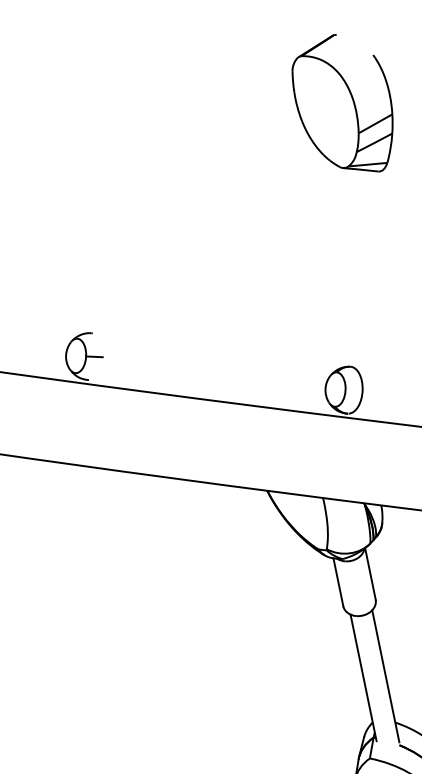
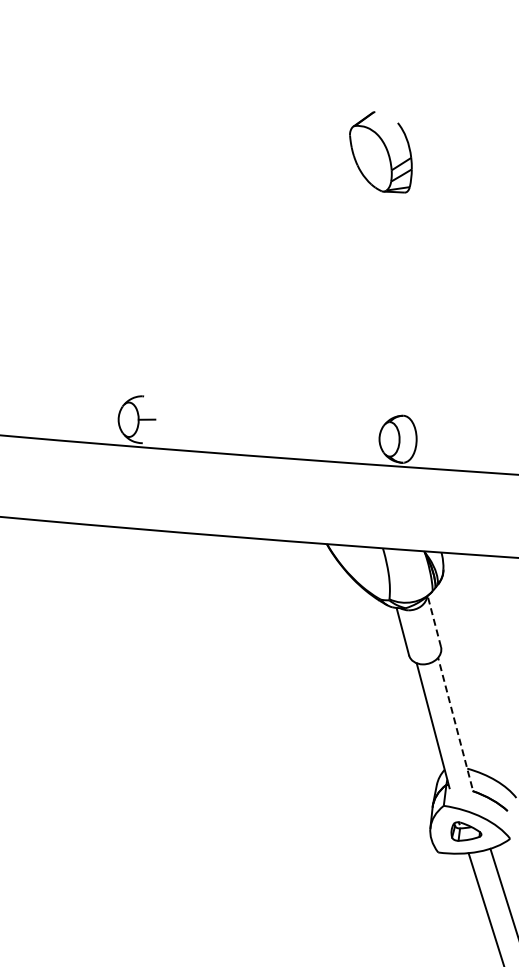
part: (342, 102) -> (380, 152), size x0.6
line: (370, 572) -> (434, 620), solid -> dashed
line: (386, 675) -> (455, 722), solid -> dashed

